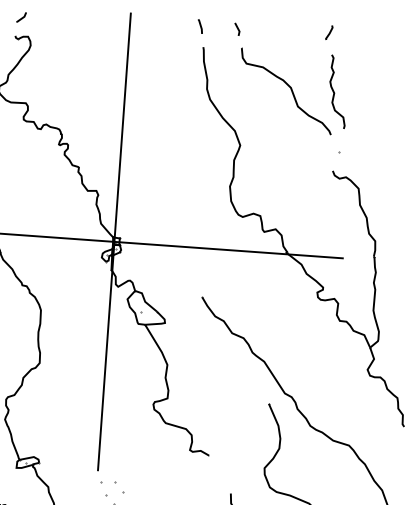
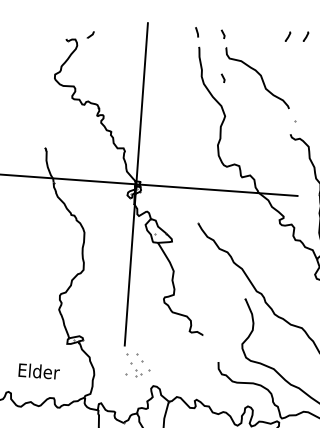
line: (21, 16) -> (90, 34), moved
line: (354, 32) -> (305, 36), added
line: (236, 90) -> (222, 77), added
curve: (335, 91) -> (292, 78), removed

